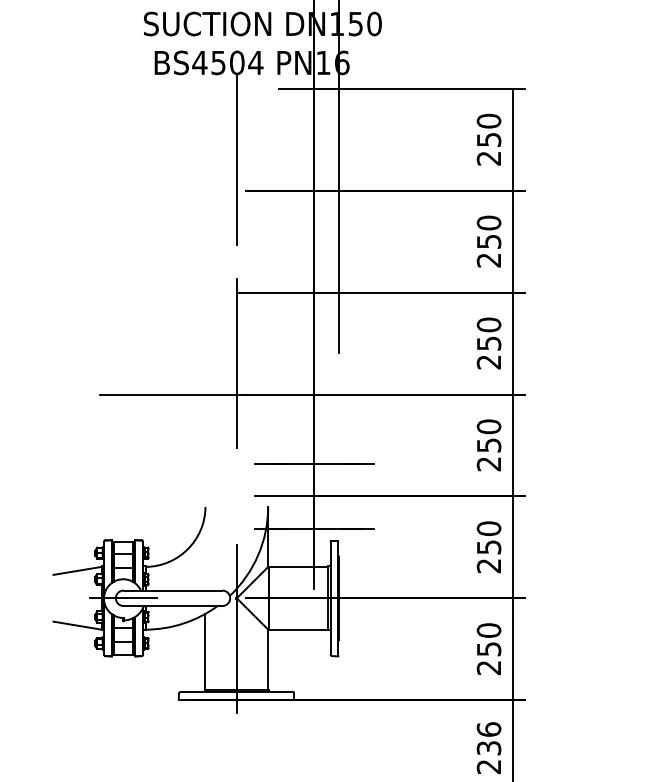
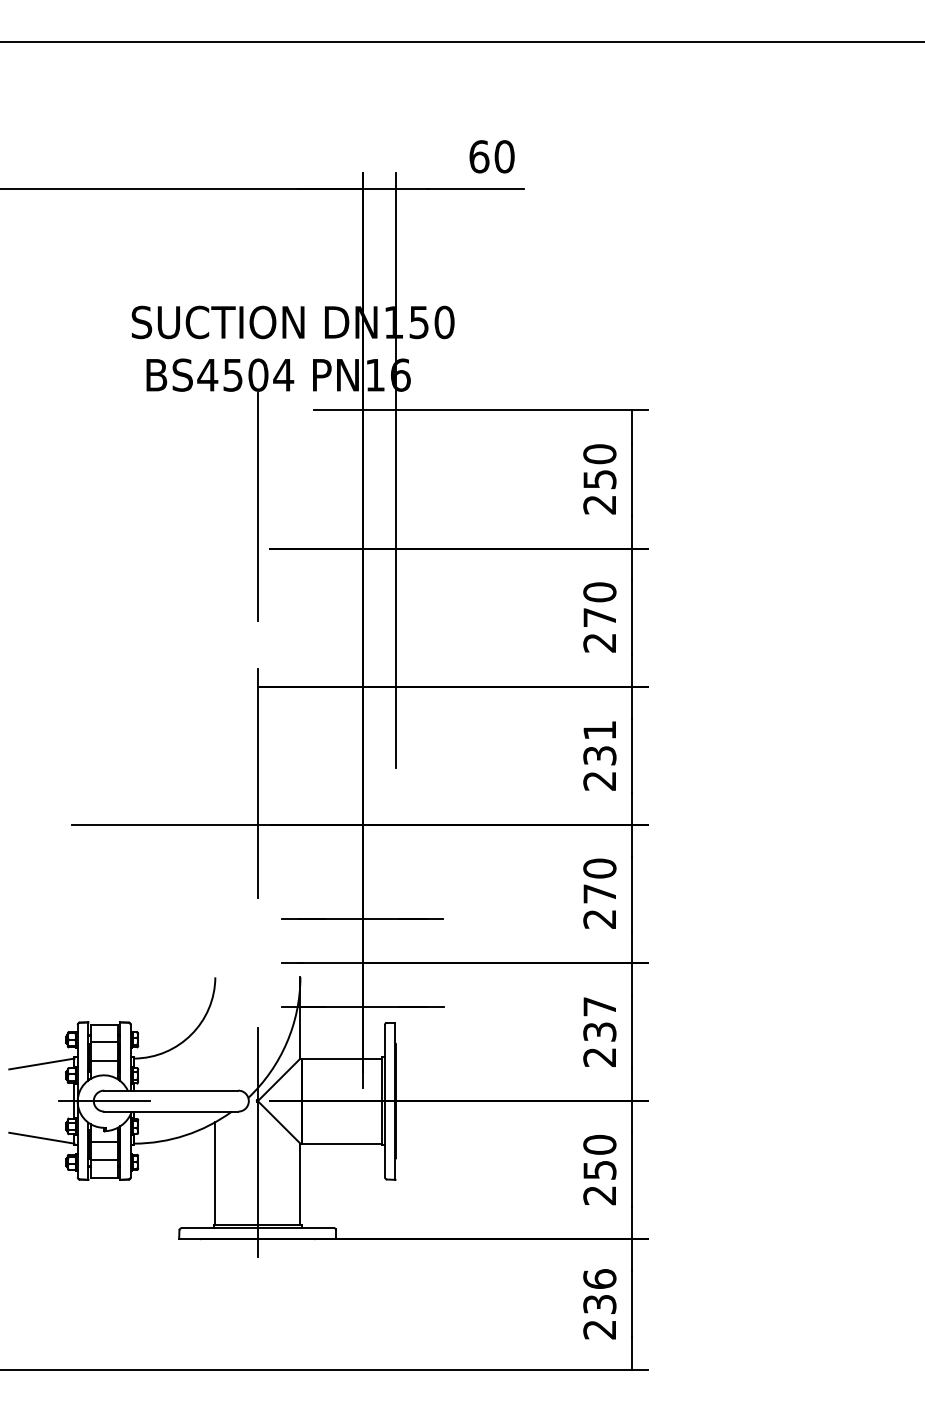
text: (488, 241) -> (599, 617), 250 -> 270
text: (488, 333) -> (599, 742), 250 -> 231
text: (488, 445) -> (599, 893), 250 -> 270
text: (488, 537) -> (599, 1018), 250 -> 237

